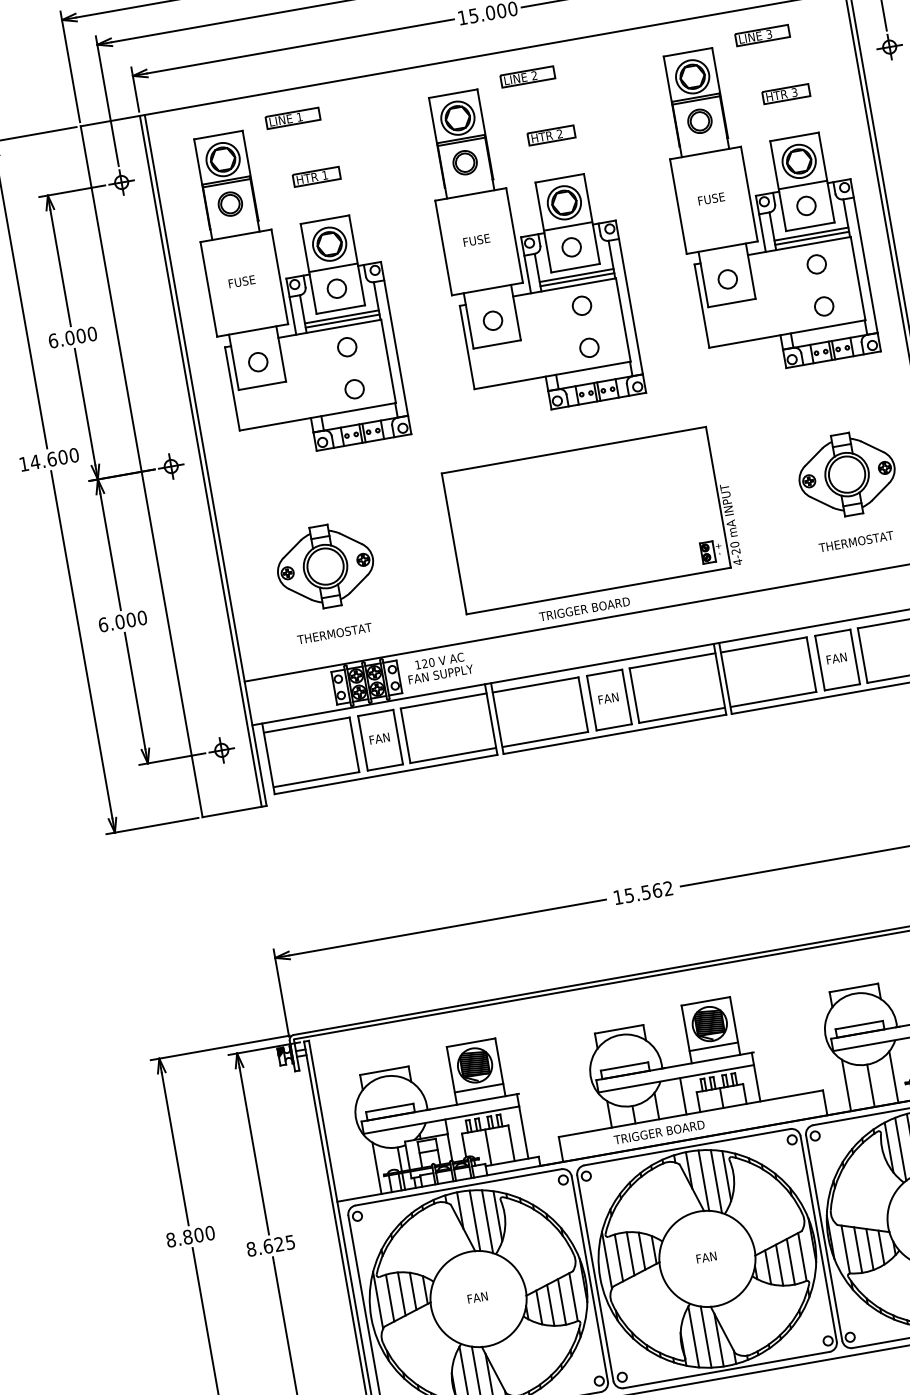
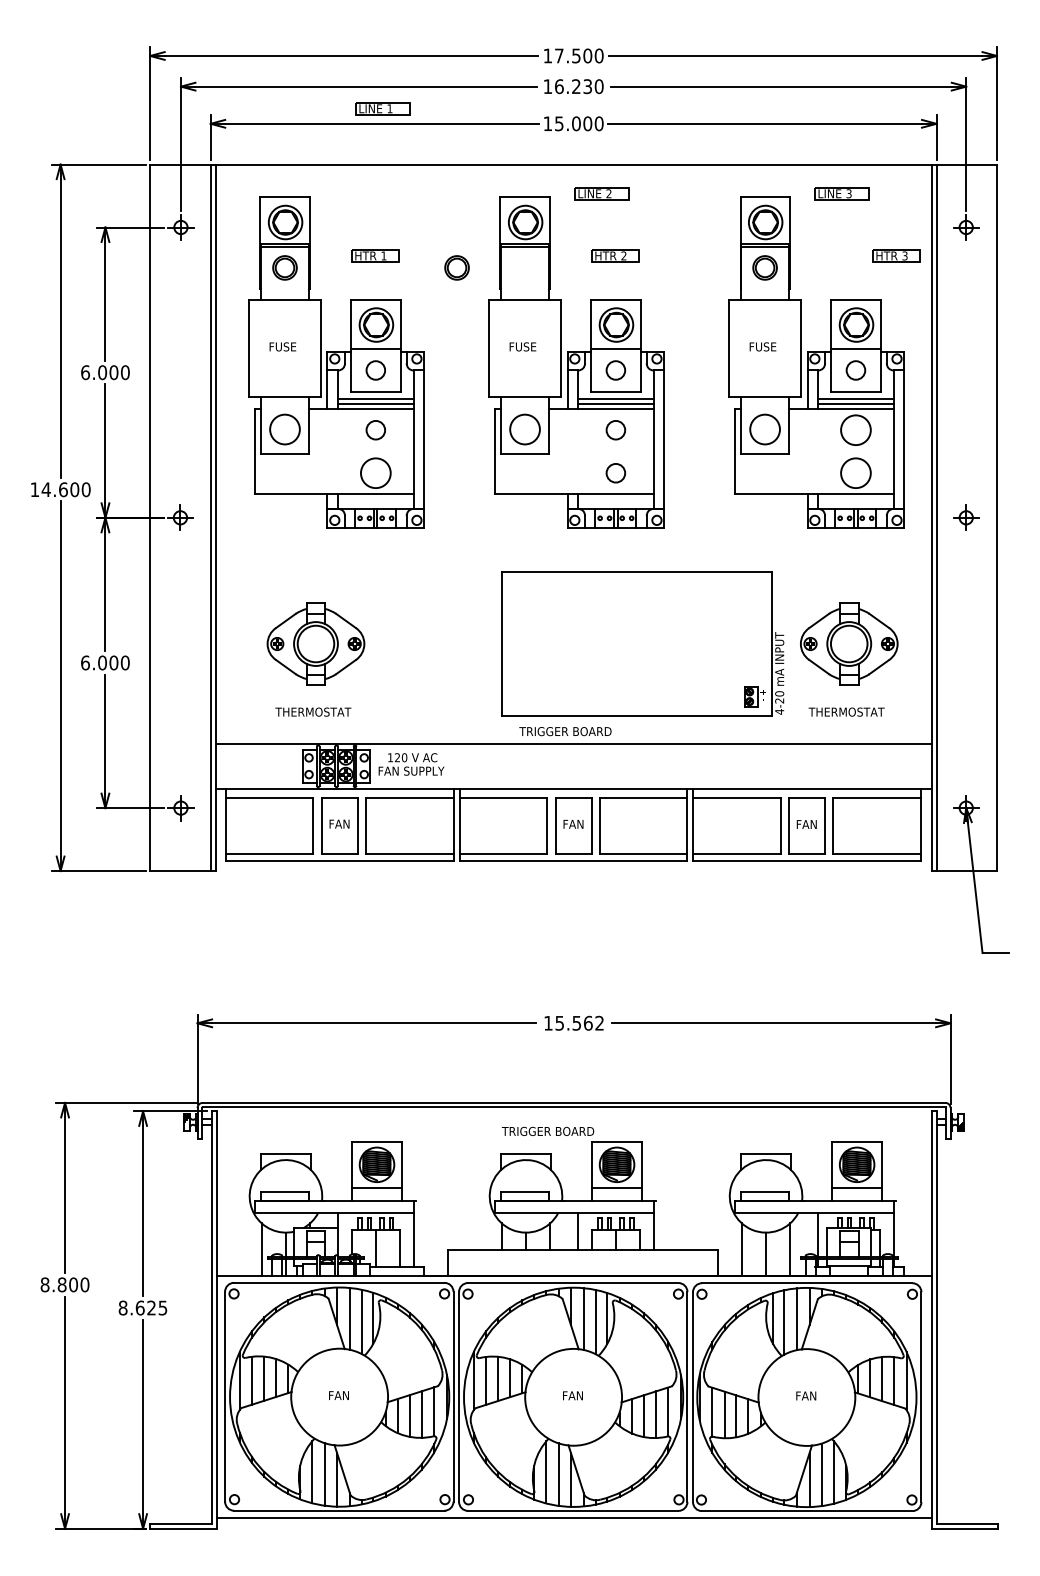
part: (786, 93) -> (896, 255), moved
part: (292, 118) -> (382, 108), moved
part: (464, 162) -> (456, 267), moved
circle: (816, 263) -> (855, 429), size x1.6
circle: (727, 279) -> (764, 429), size x1.6
circle: (823, 305) -> (855, 472), size x1.6
circle: (492, 320) -> (524, 429), size x1.6
circle: (257, 362) -> (284, 429), size x1.6
circle: (354, 388) -> (375, 472), size x1.6
part: (591, 519) -> (642, 643), moved
text: (658, 1131) -> (547, 1130), moved

